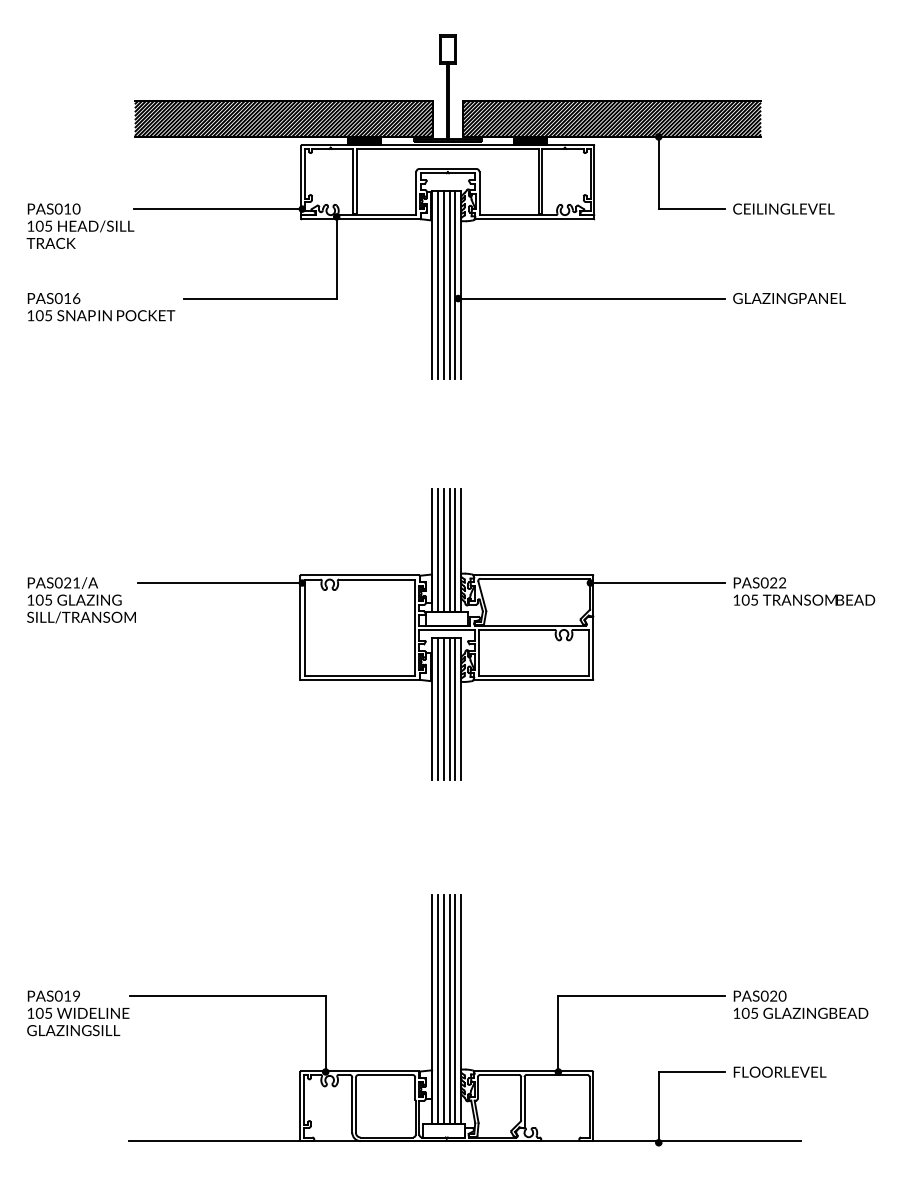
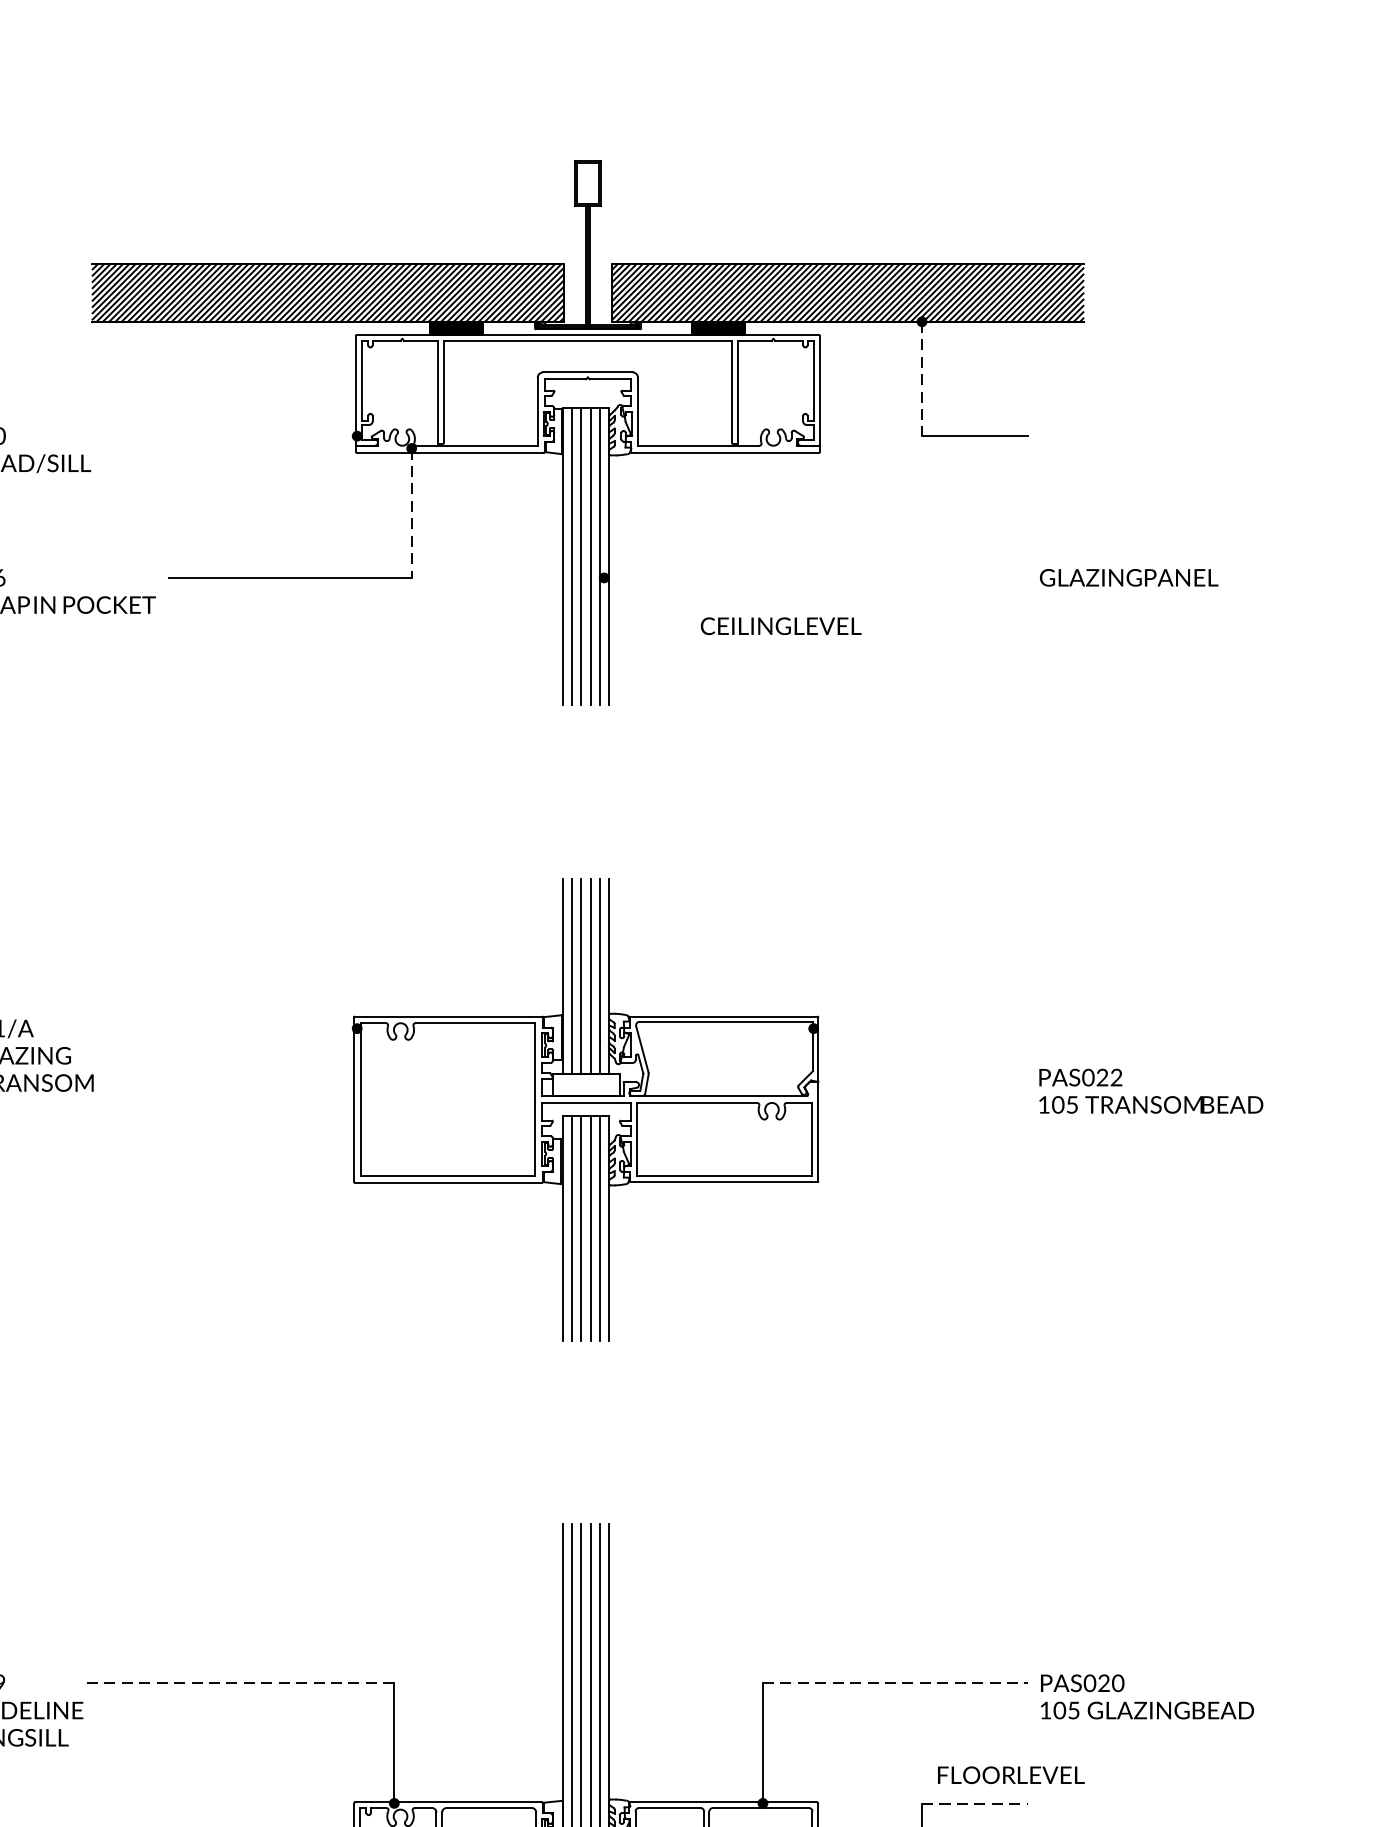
line: (658, 173) -> (921, 379), solid -> dashed
text: (783, 208) -> (780, 625), moved
line: (217, 209) -> (222, 436), removed
line: (336, 257) -> (411, 512), solid -> dashed
line: (591, 298) -> (815, 577), removed
line: (220, 583) -> (227, 1029), removed
line: (657, 583) -> (920, 1029), removed
text: (804, 591) -> (1151, 1091), moved
line: (227, 996) -> (238, 1683), solid -> dashed
line: (641, 996) -> (894, 1683), solid -> dashed
text: (779, 1071) -> (1010, 1774), moved
line: (692, 1072) -> (975, 1804), solid -> dashed

